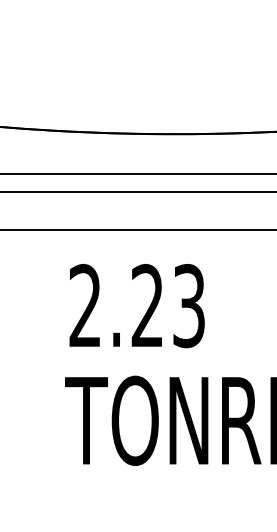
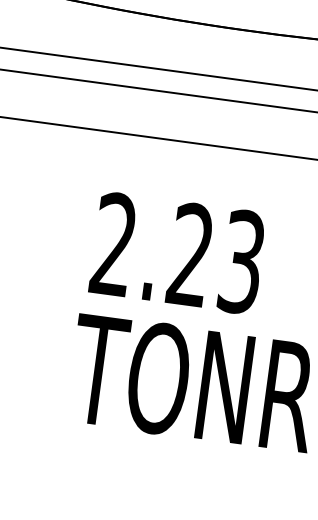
text: (136, 306) -> (177, 253), moved

